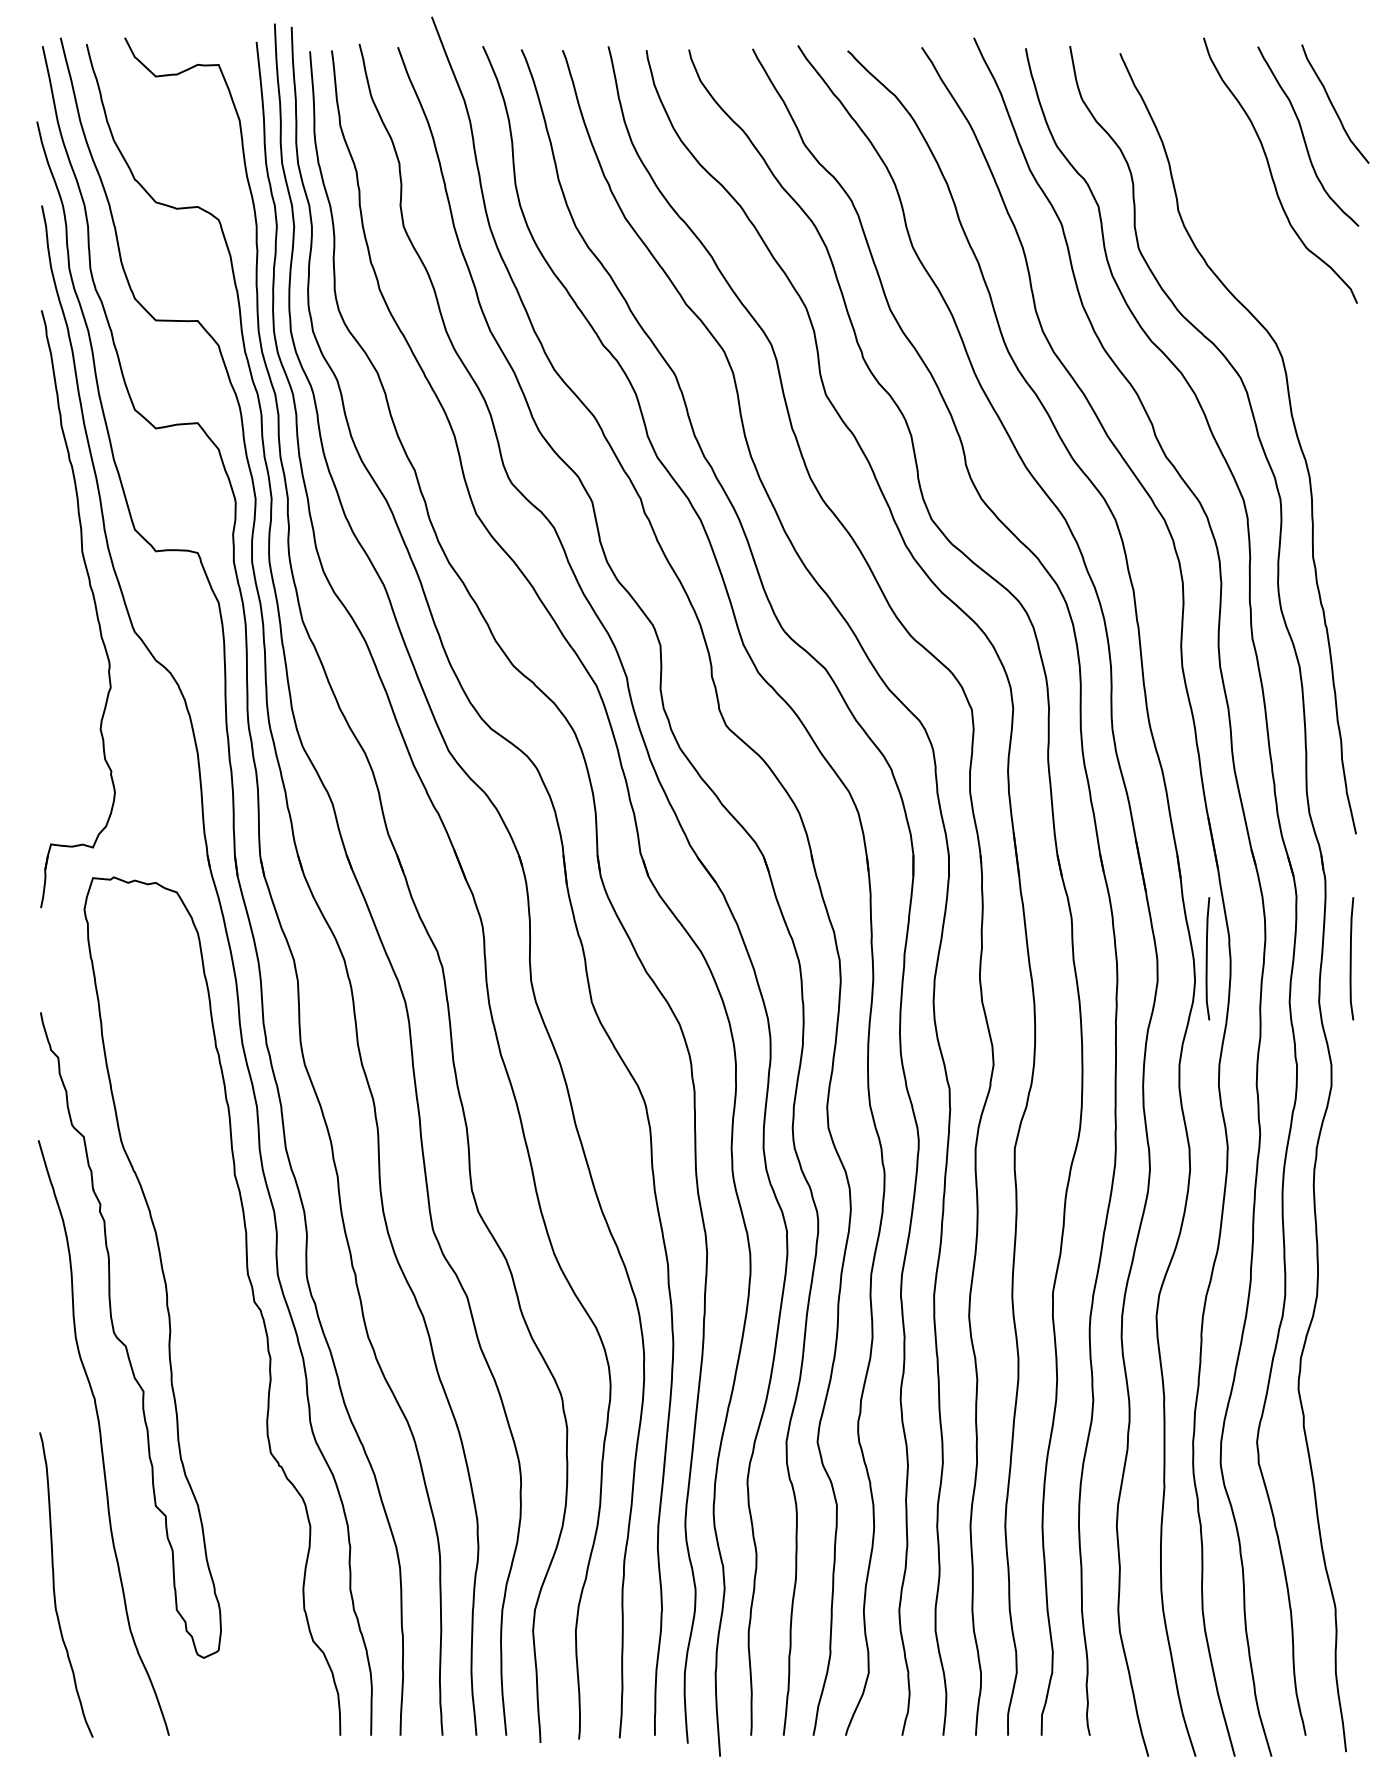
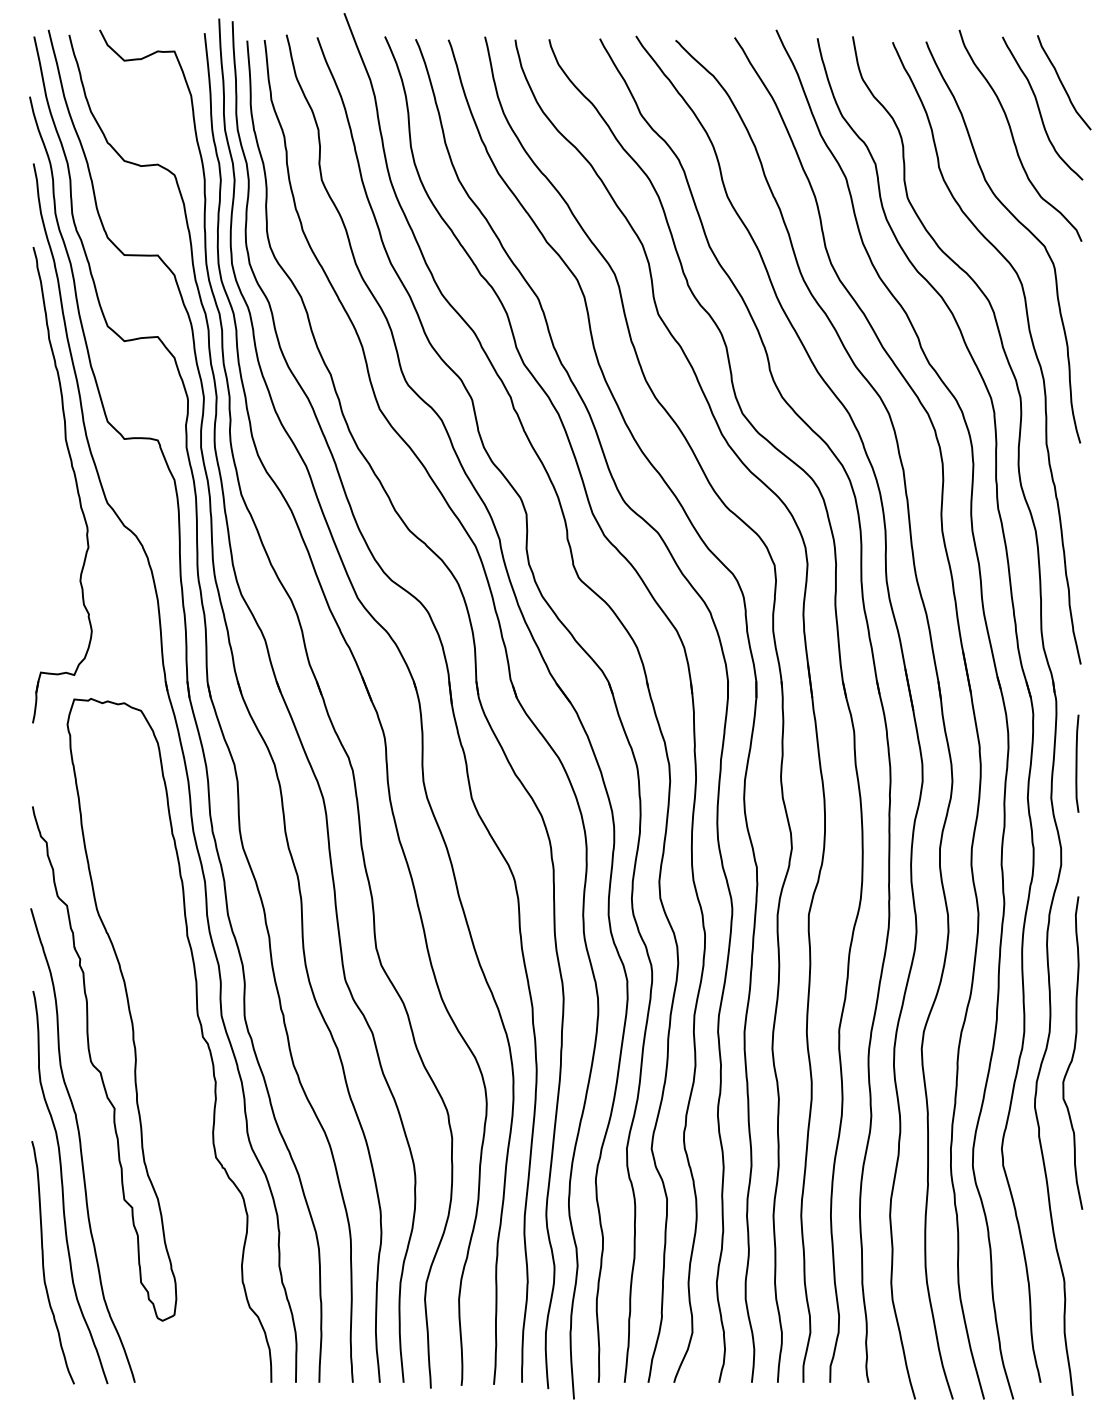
curve: (1280, 281) -> (1020, 224), added
curve: (1207, 958) -> (962, 763), removed
curve: (1346, 1321) -> (1073, 1052), added
curve: (79, 1490) -> (63, 1187), added

